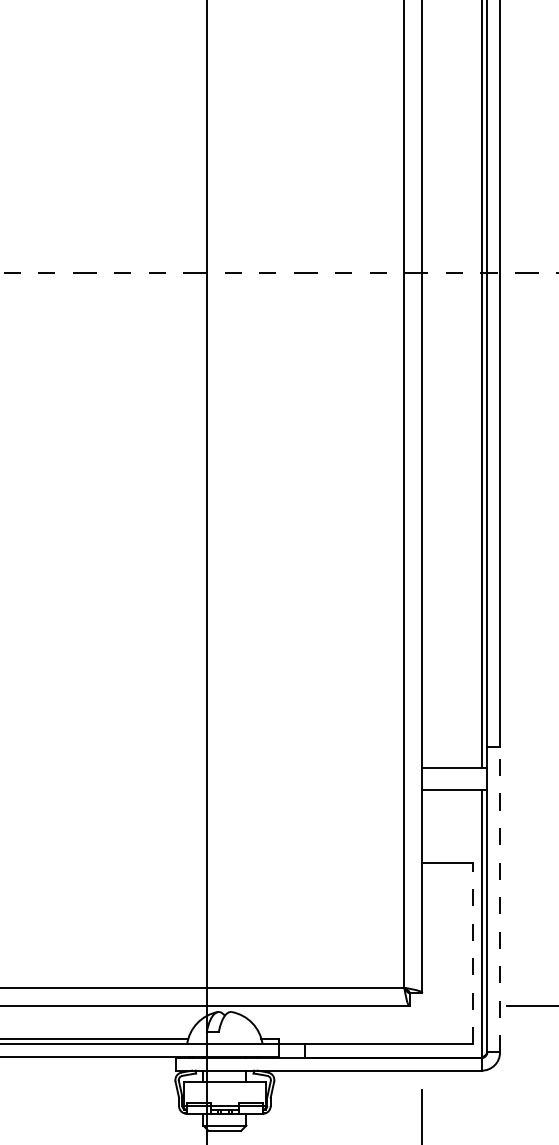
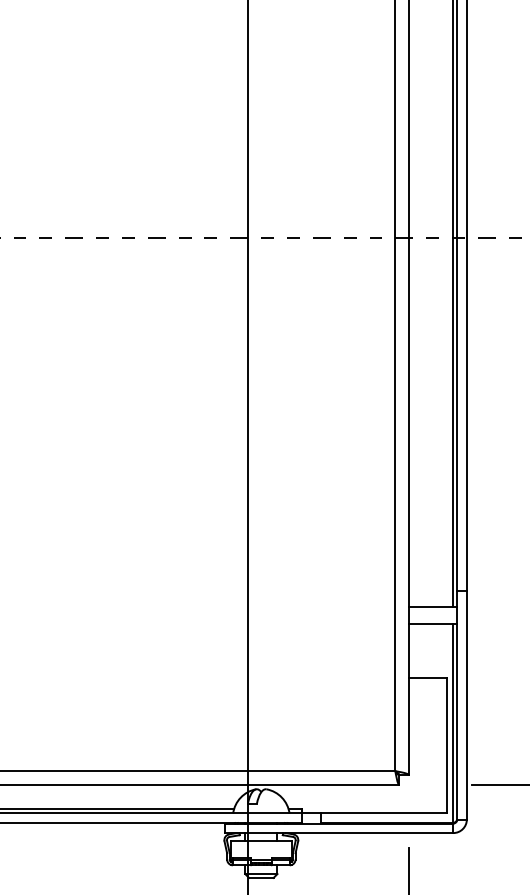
line: (499, 898) -> (466, 704), dashed -> solid
line: (472, 953) -> (446, 745), dashed -> solid

